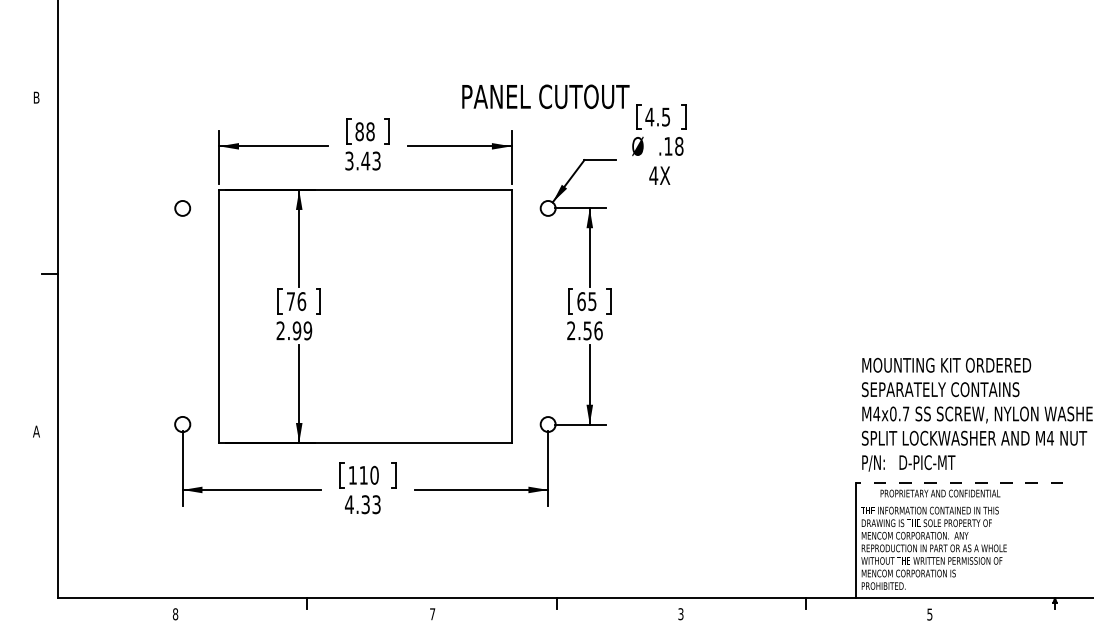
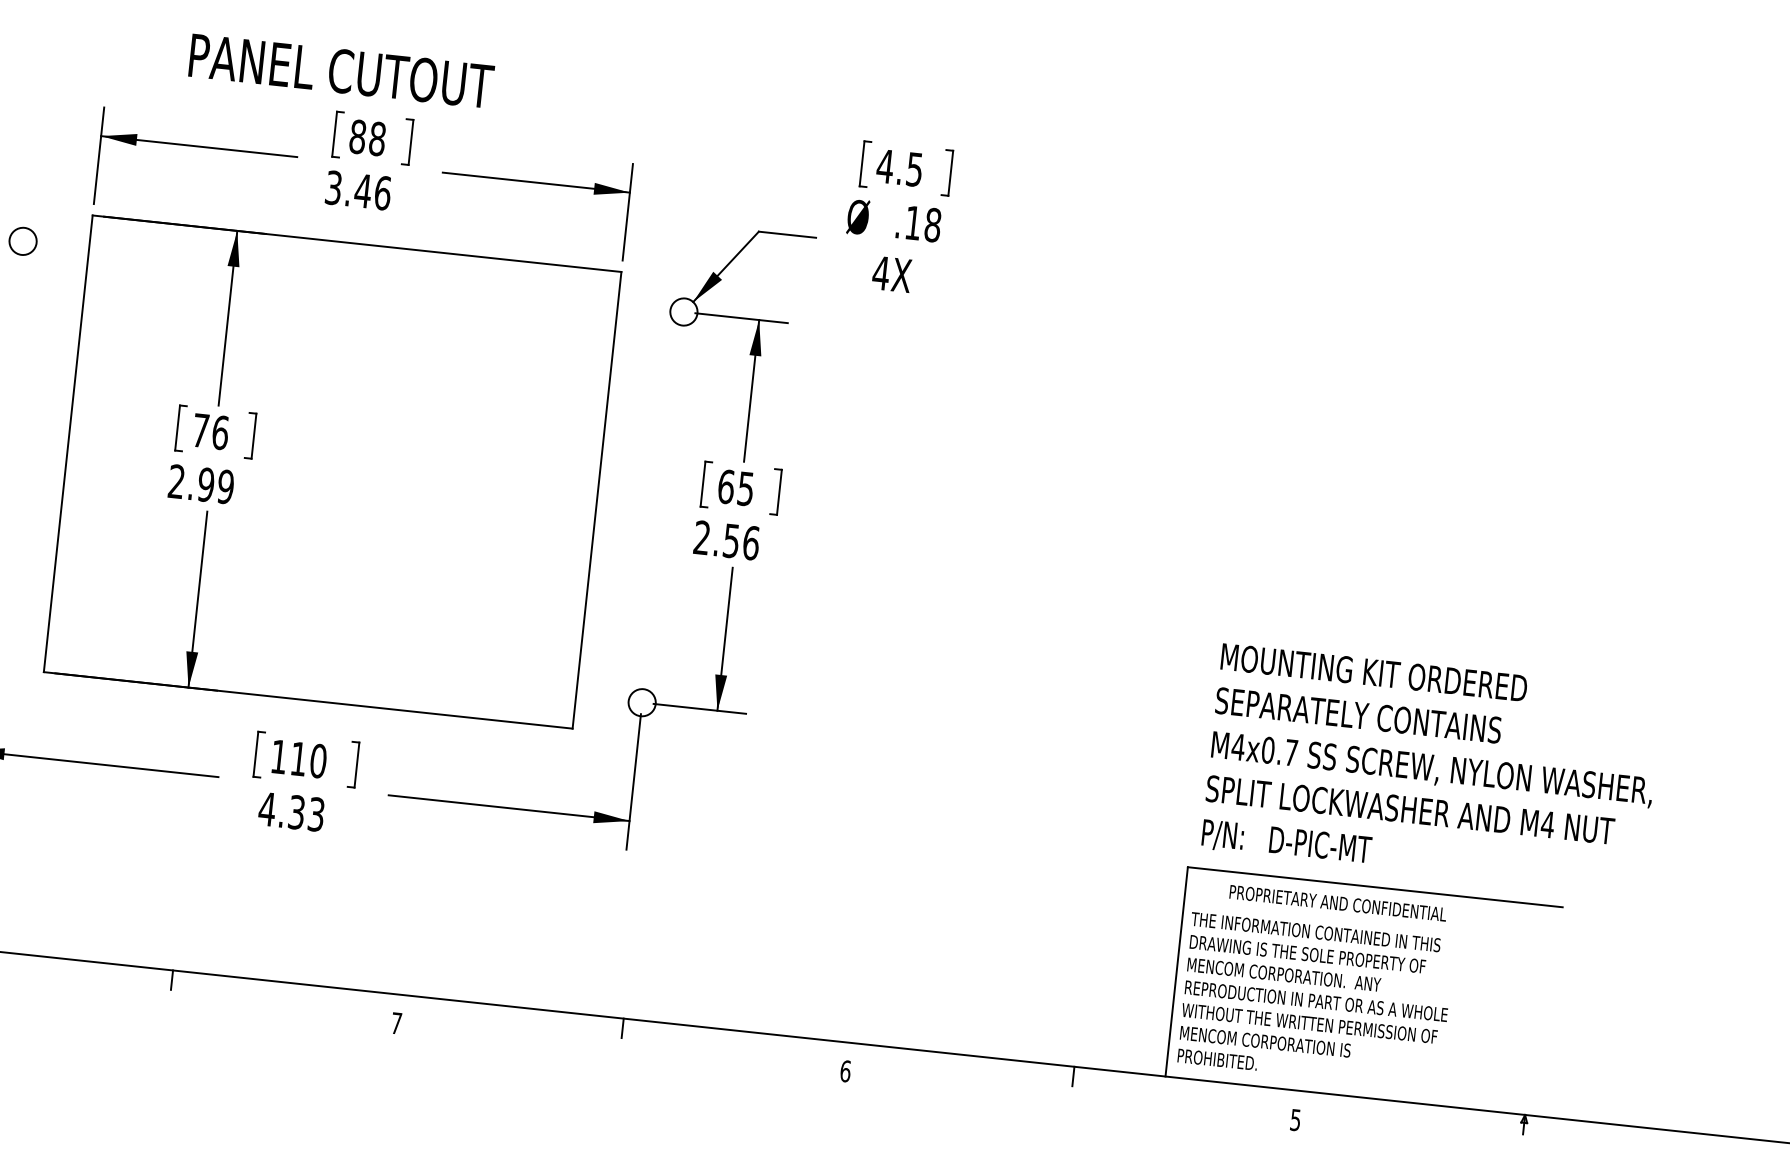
text: (545, 96) -> (340, 70), moved
text: (376, 160) -> (382, 192), 3.43 -> 3.46
line: (959, 482) -> (1374, 887), dashed -> solid
text: (680, 614) -> (844, 1071), 3 -> 6

